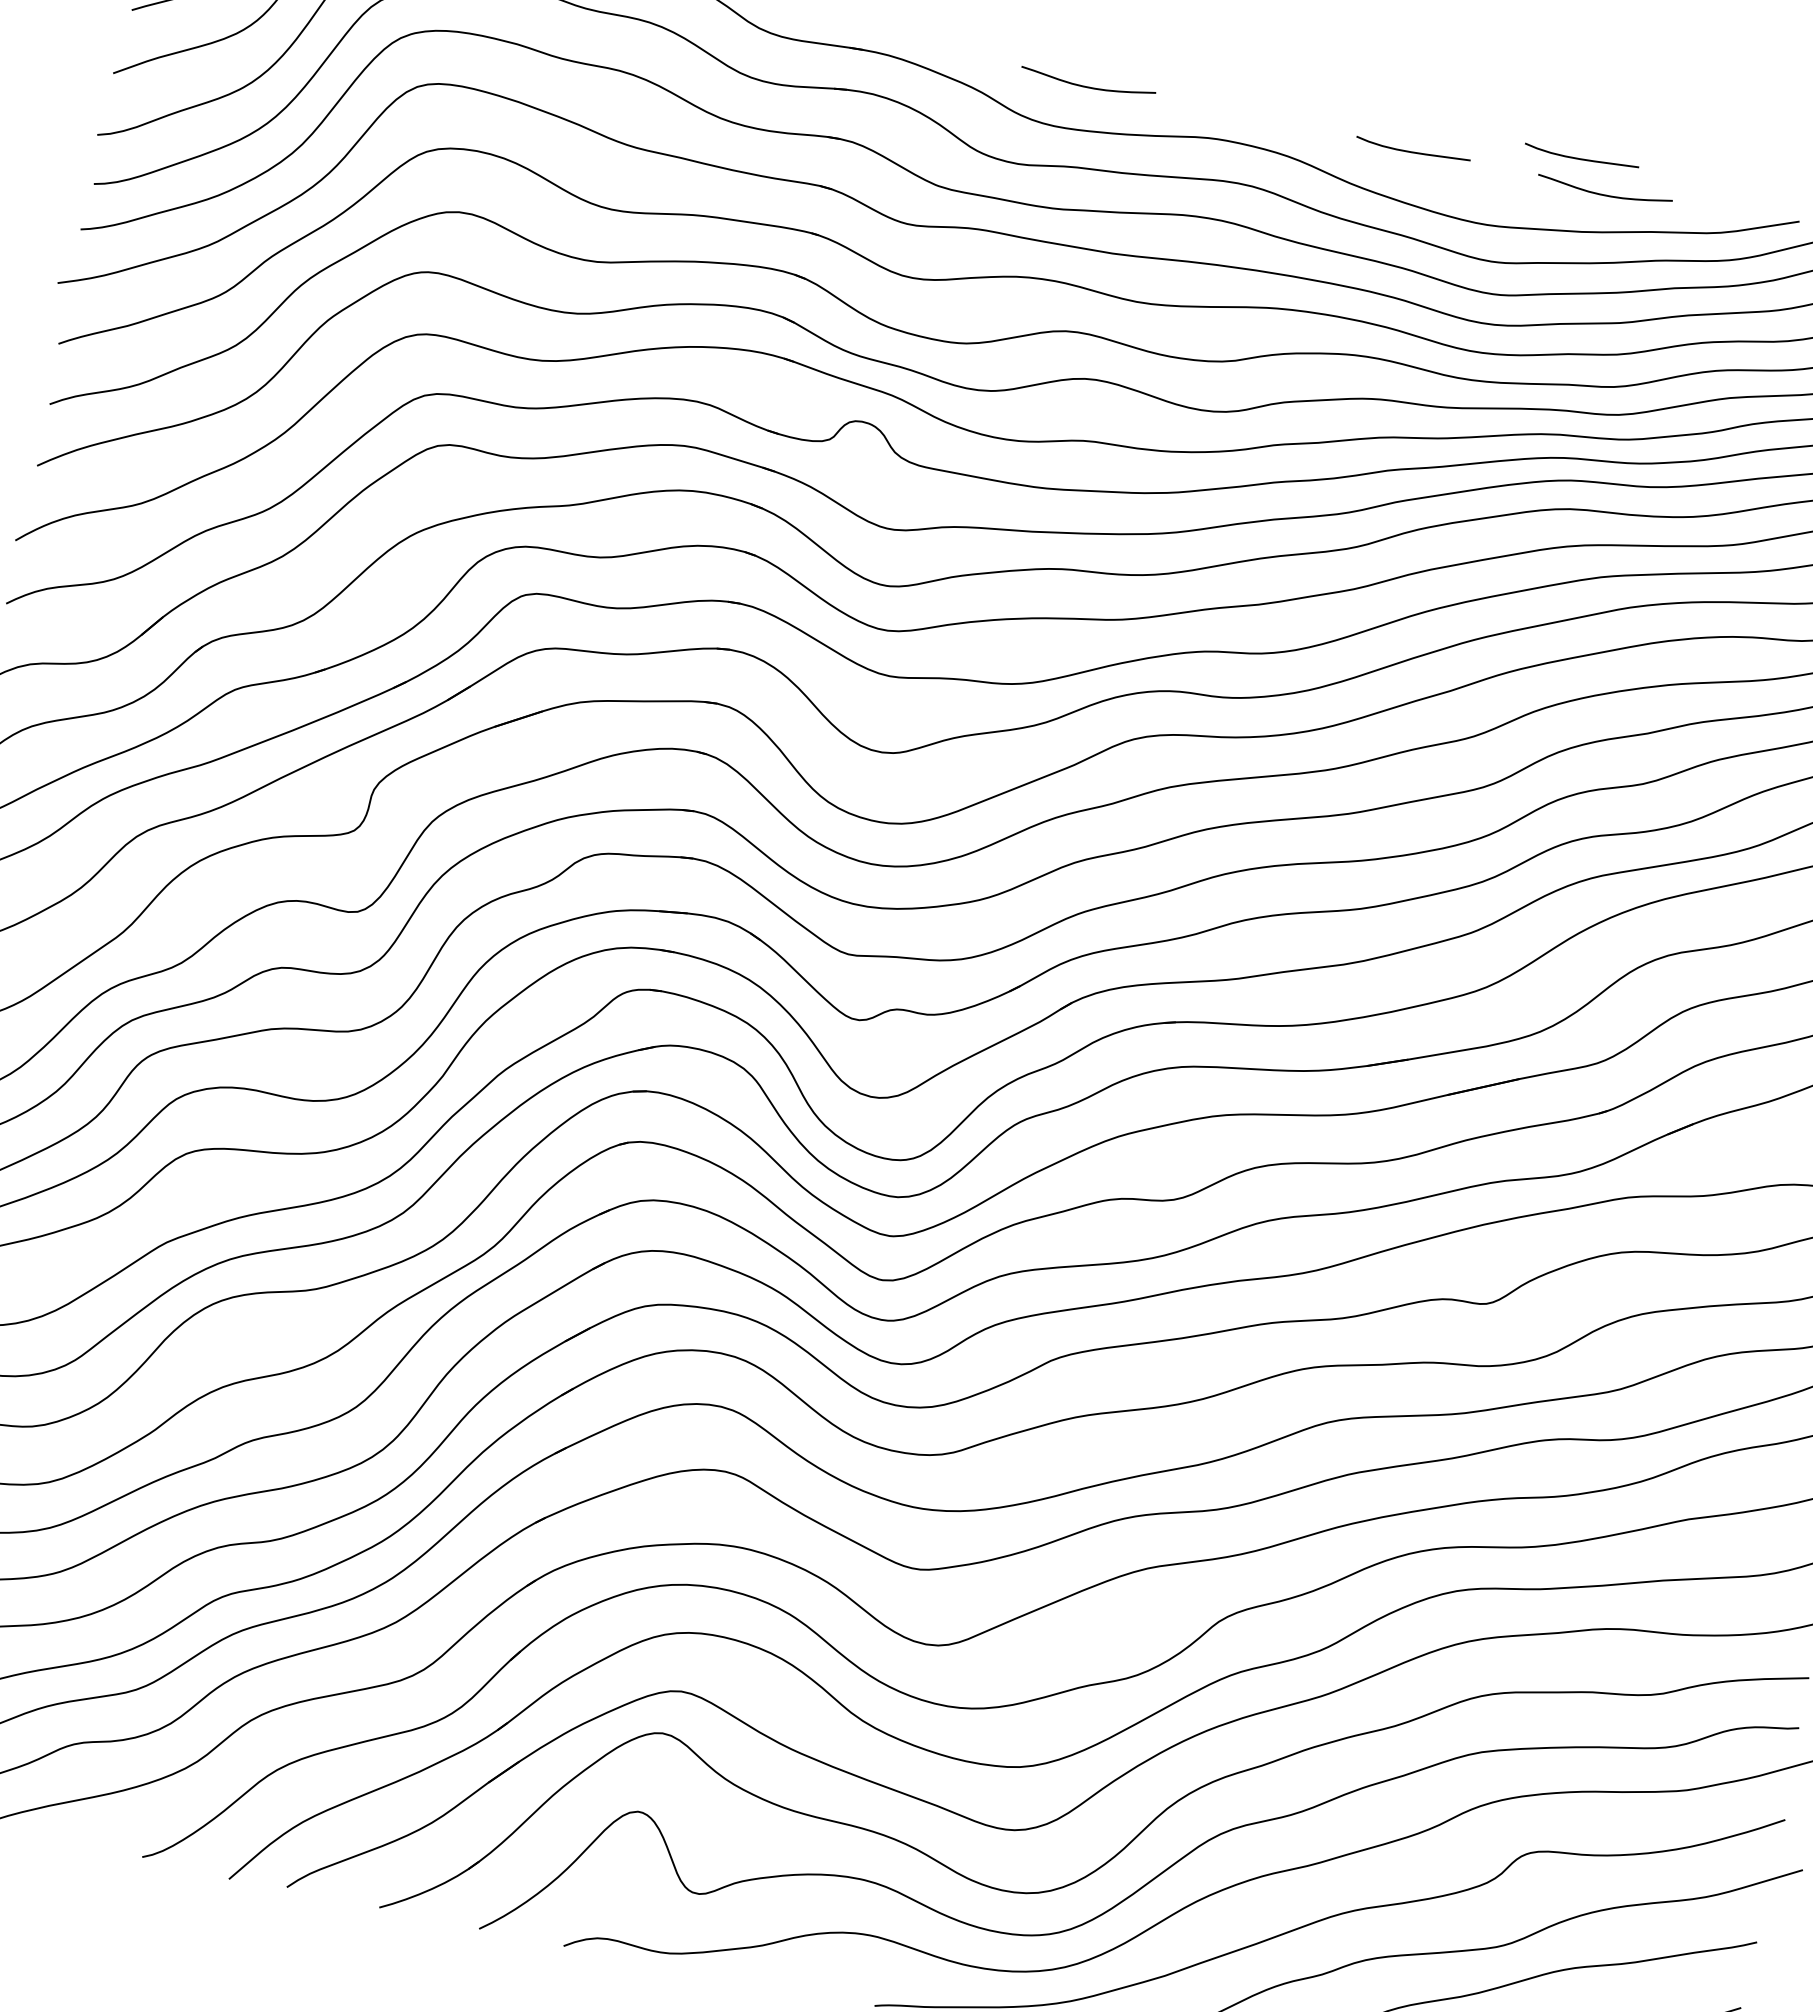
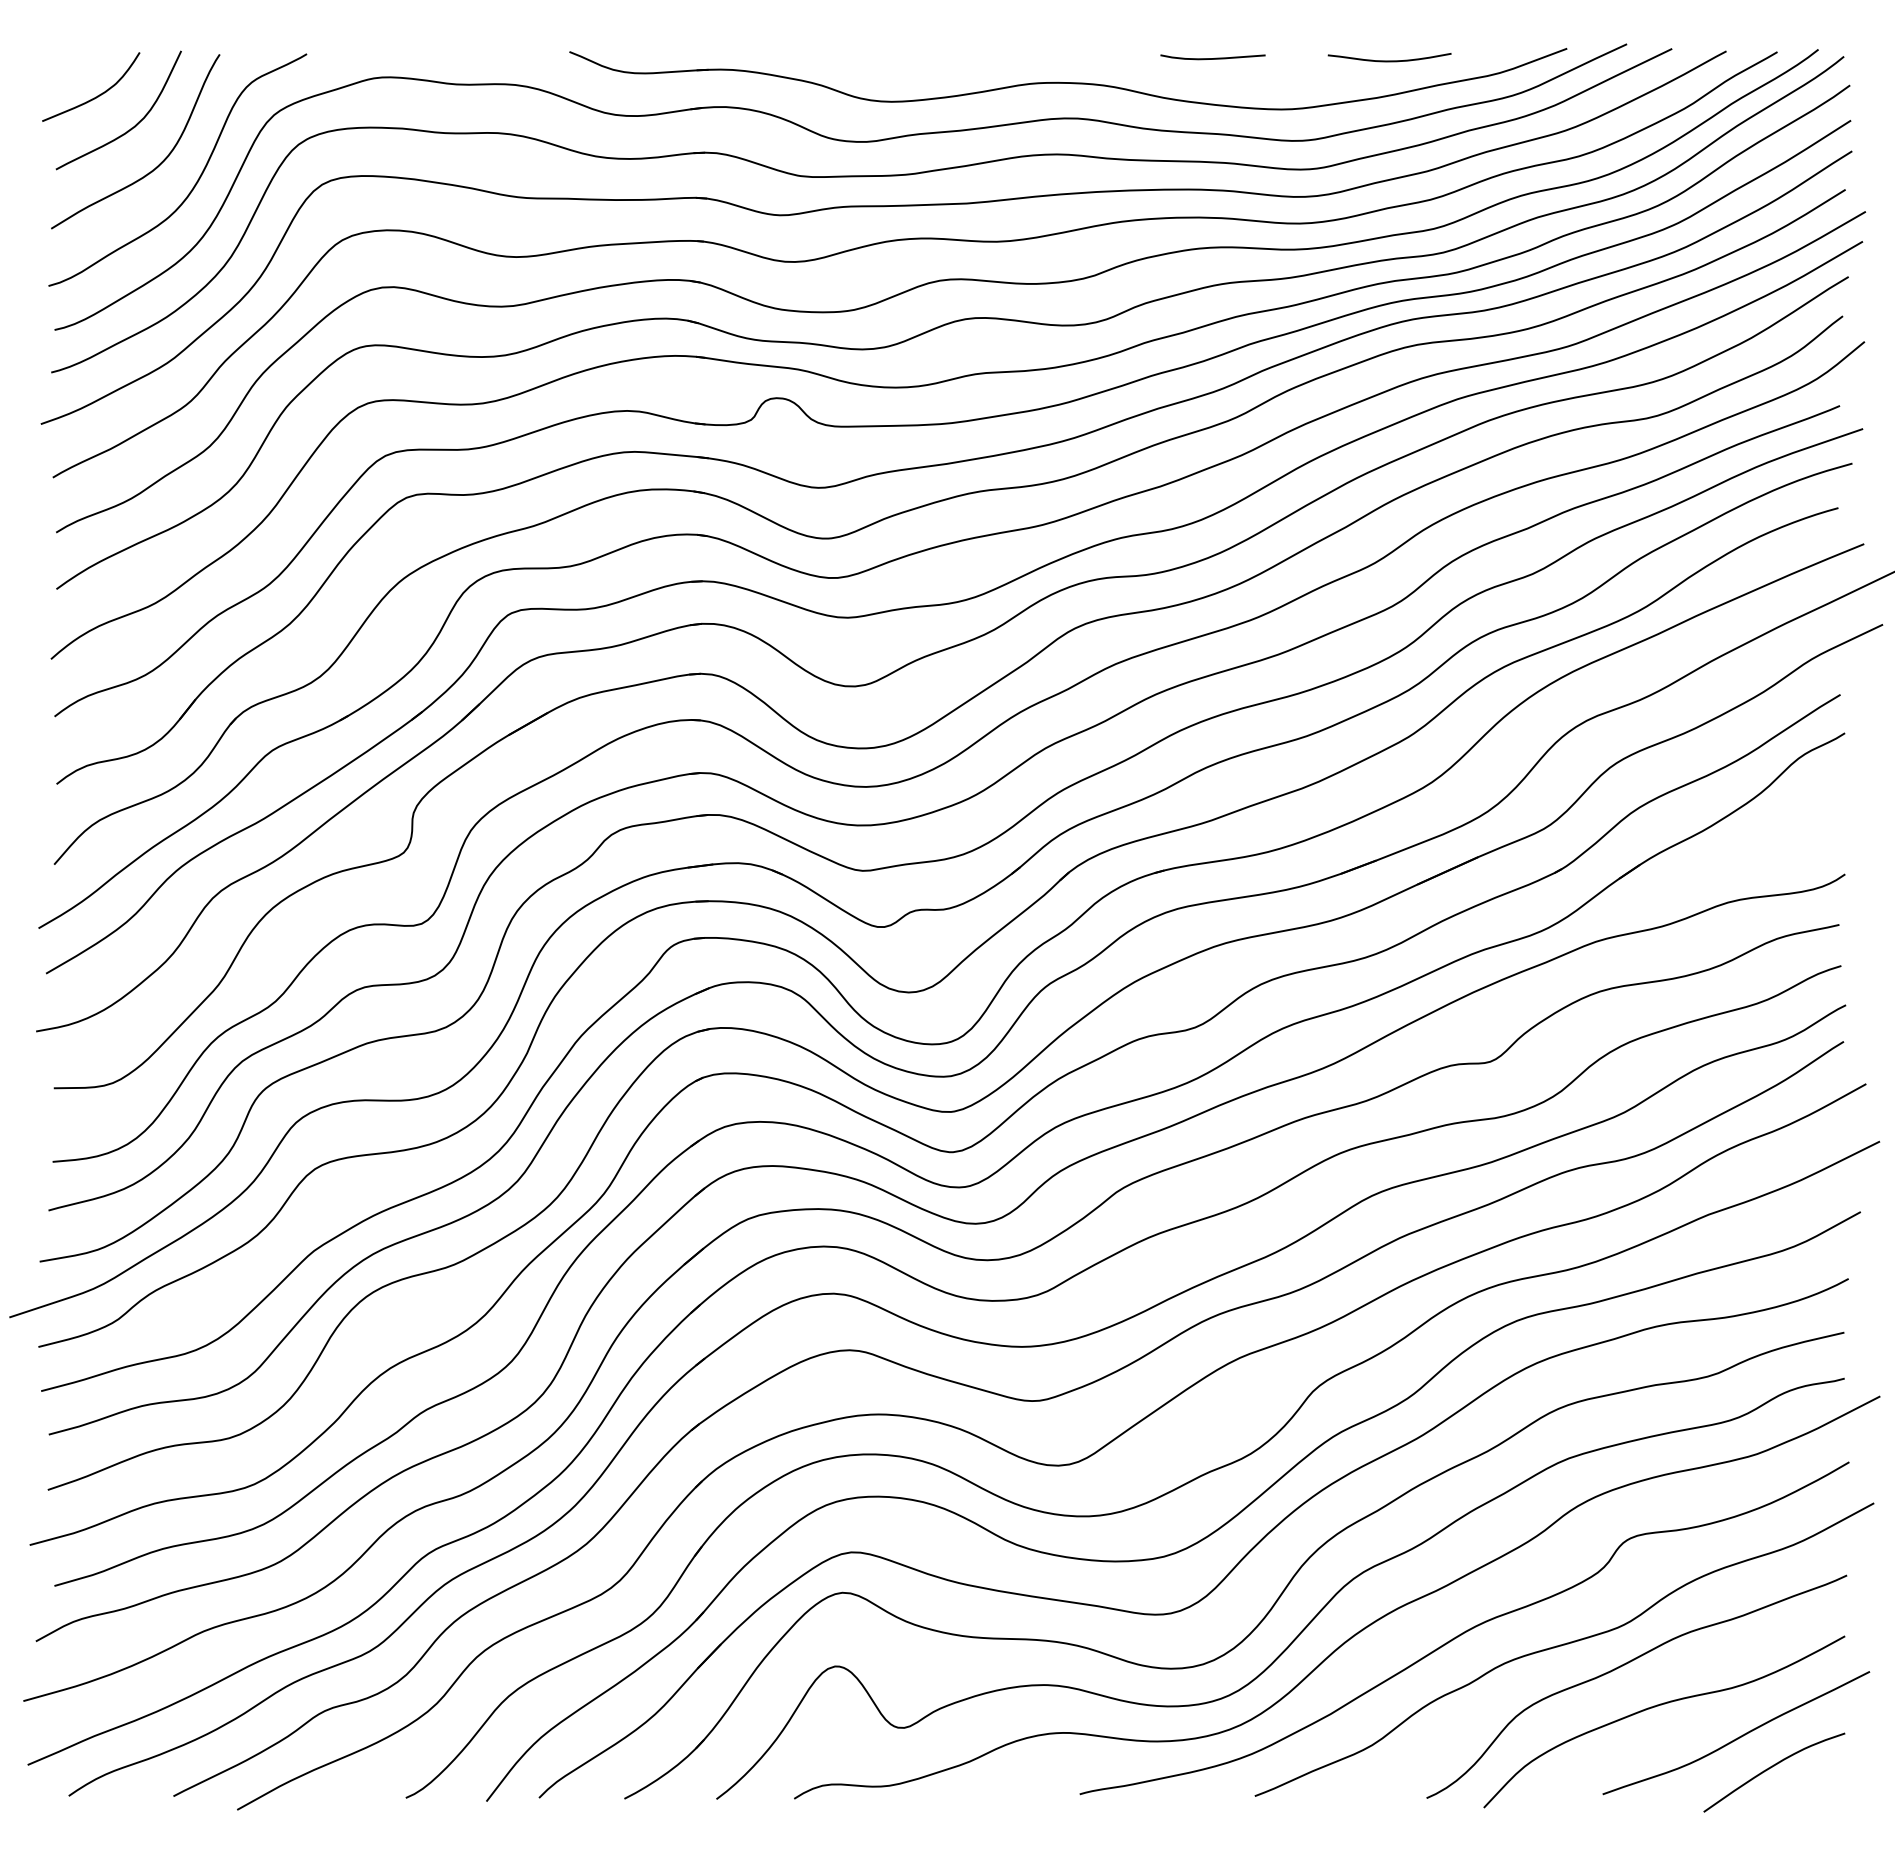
curve: (1087, 86) -> (913, 60), removed
curve: (1580, 158) -> (1362, 33), removed

